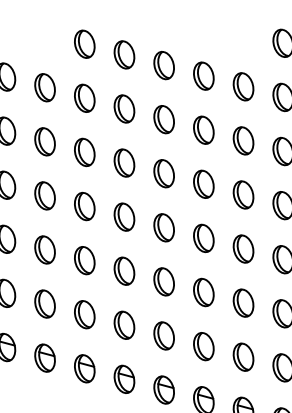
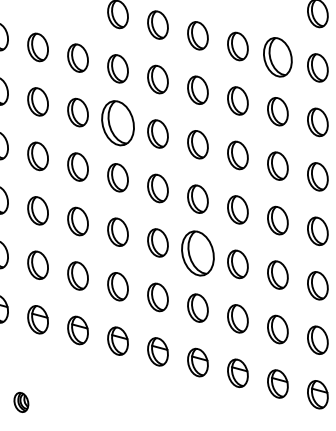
part: (243, 86) -> (277, 56), size x1.4
part: (84, 152) -> (117, 123), size x1.6
part: (163, 281) -> (197, 253), size x1.6

